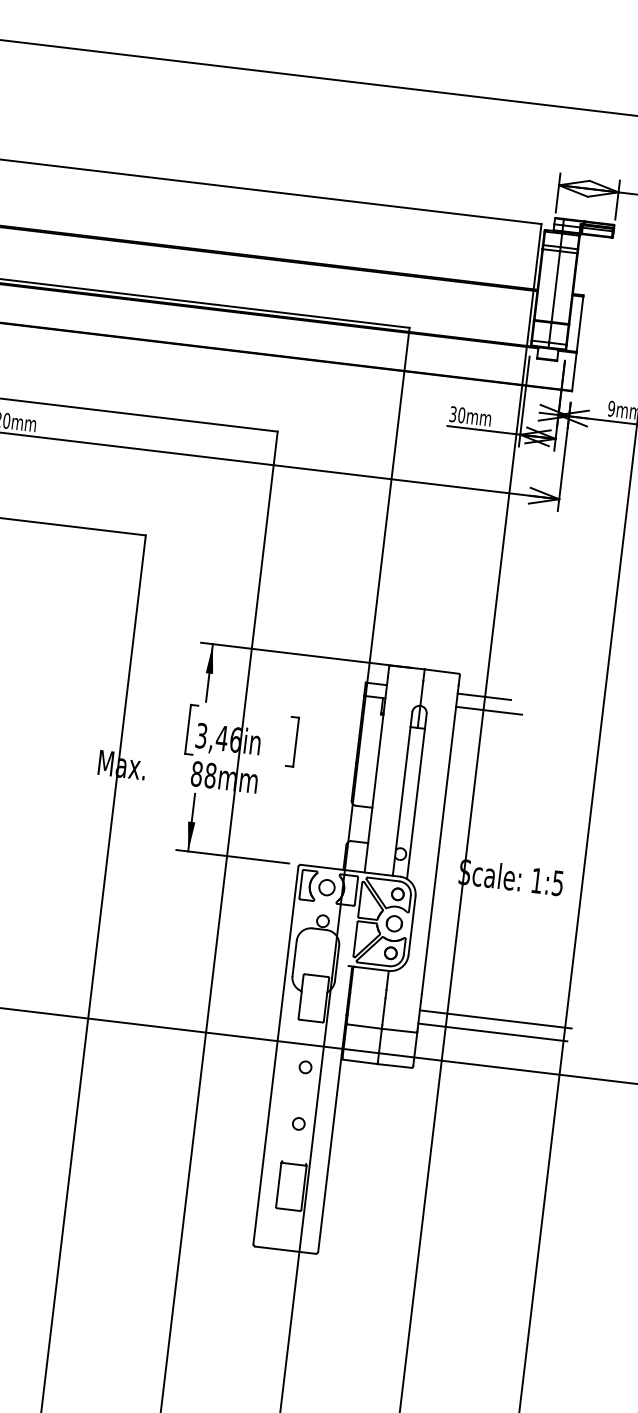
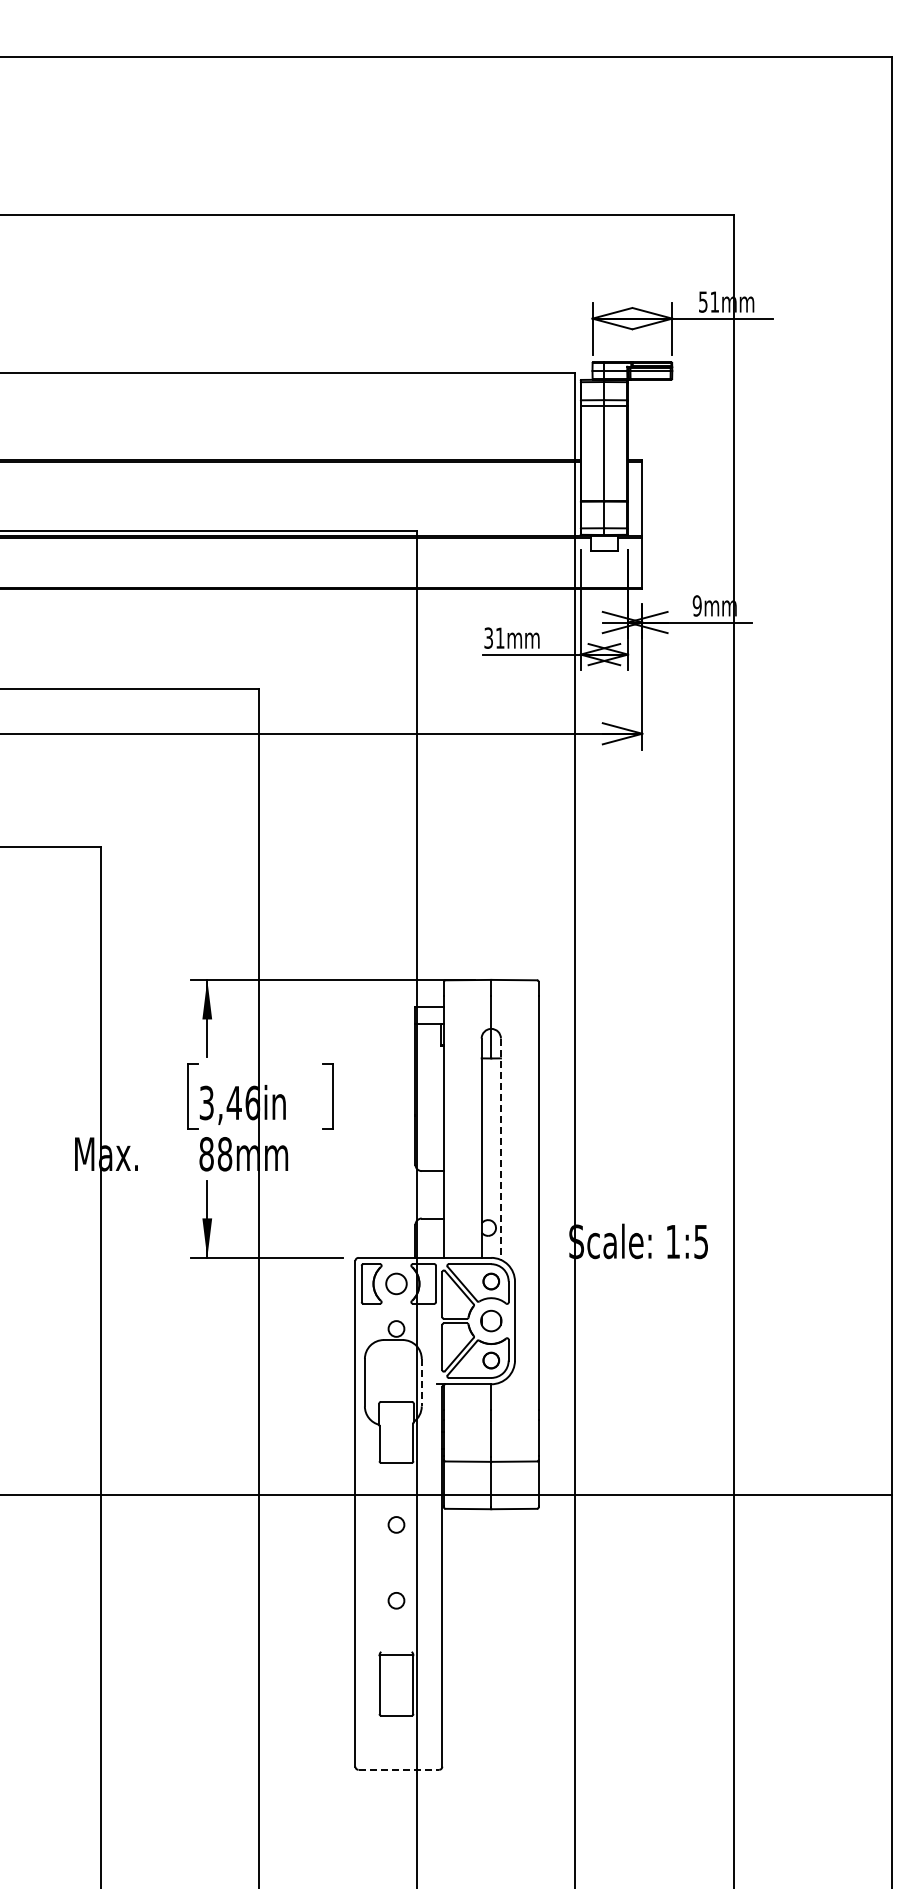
text: (461, 414) -> (499, 637), 30mm -> 31mm
line: (484, 696) -> (574, 1006), removed
line: (488, 710) -> (582, 1024), removed
line: (416, 796) -> (500, 1149), solid -> dashed
line: (336, 963) -> (421, 1382), solid -> dashed
line: (495, 1019) -> (640, 1431), removed
line: (492, 1032) -> (638, 1449), removed
line: (286, 1250) -> (399, 1769), solid -> dashed

